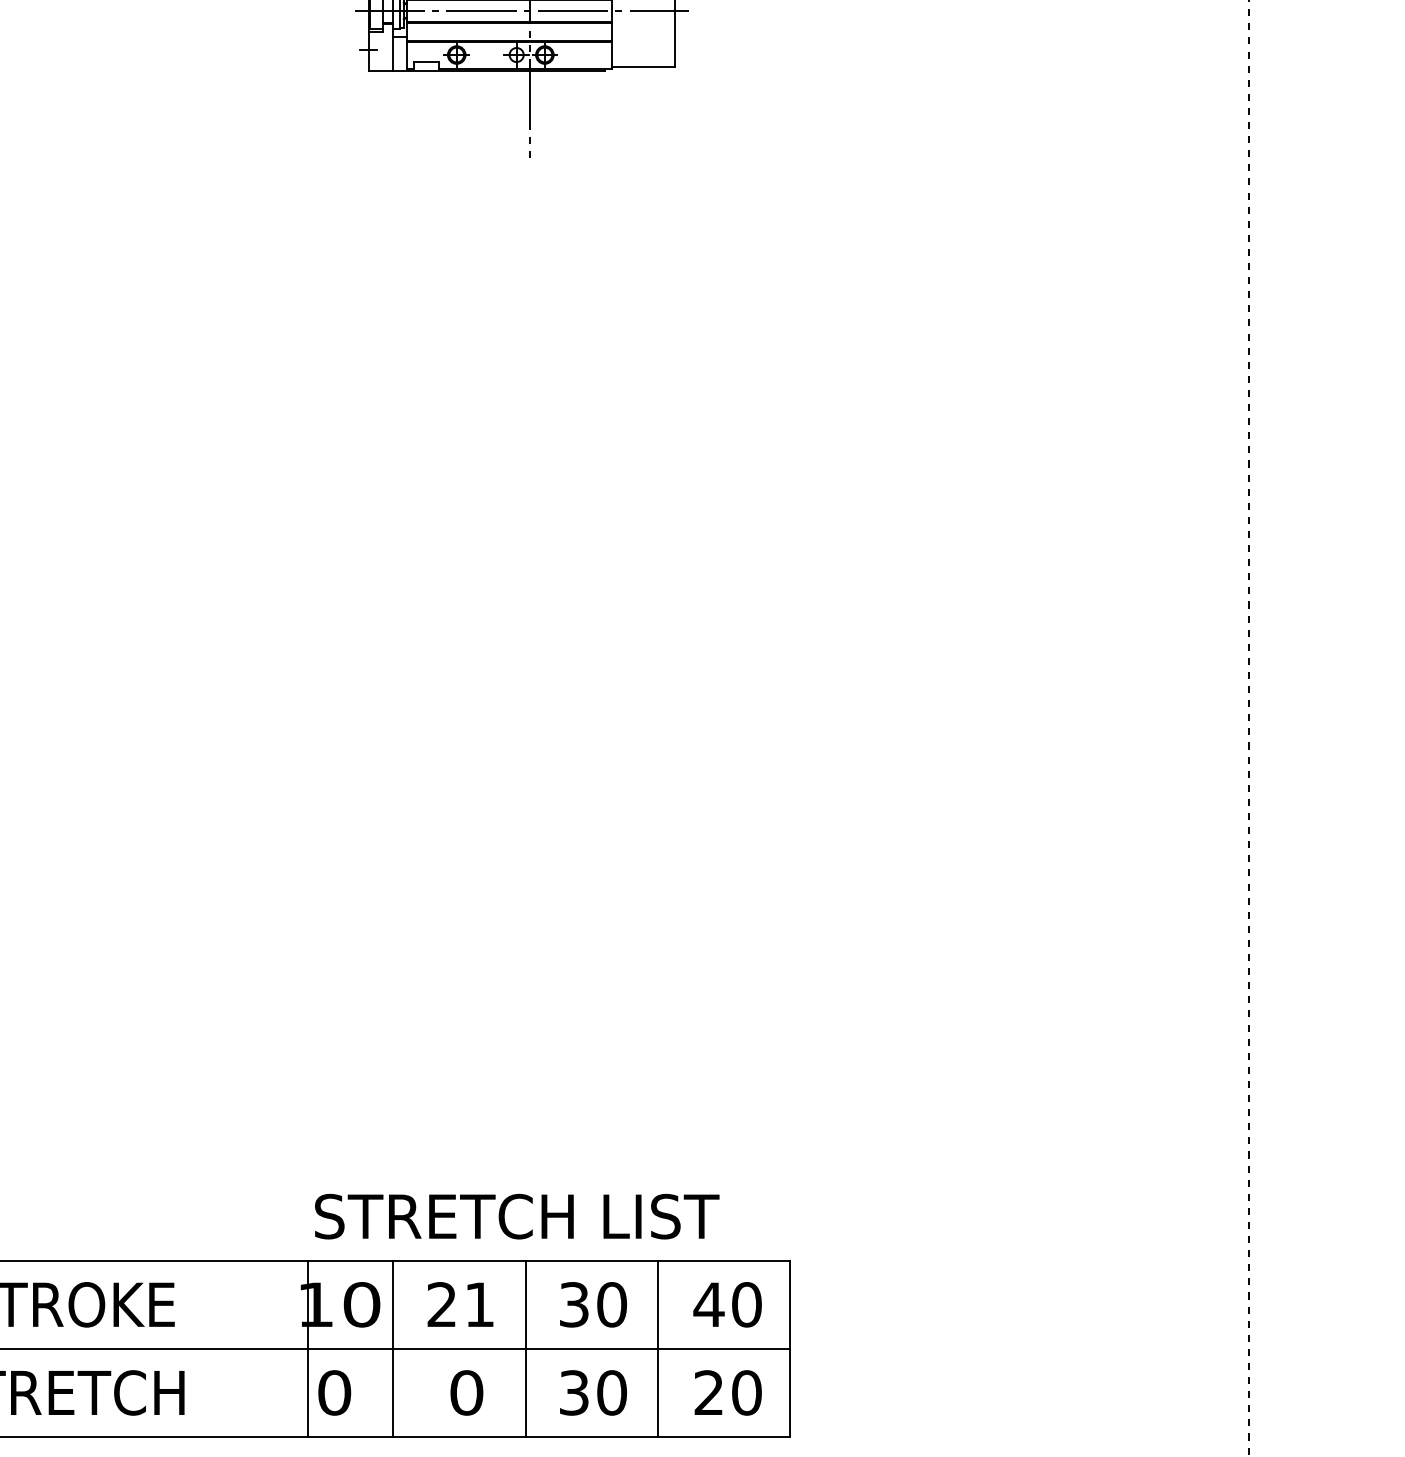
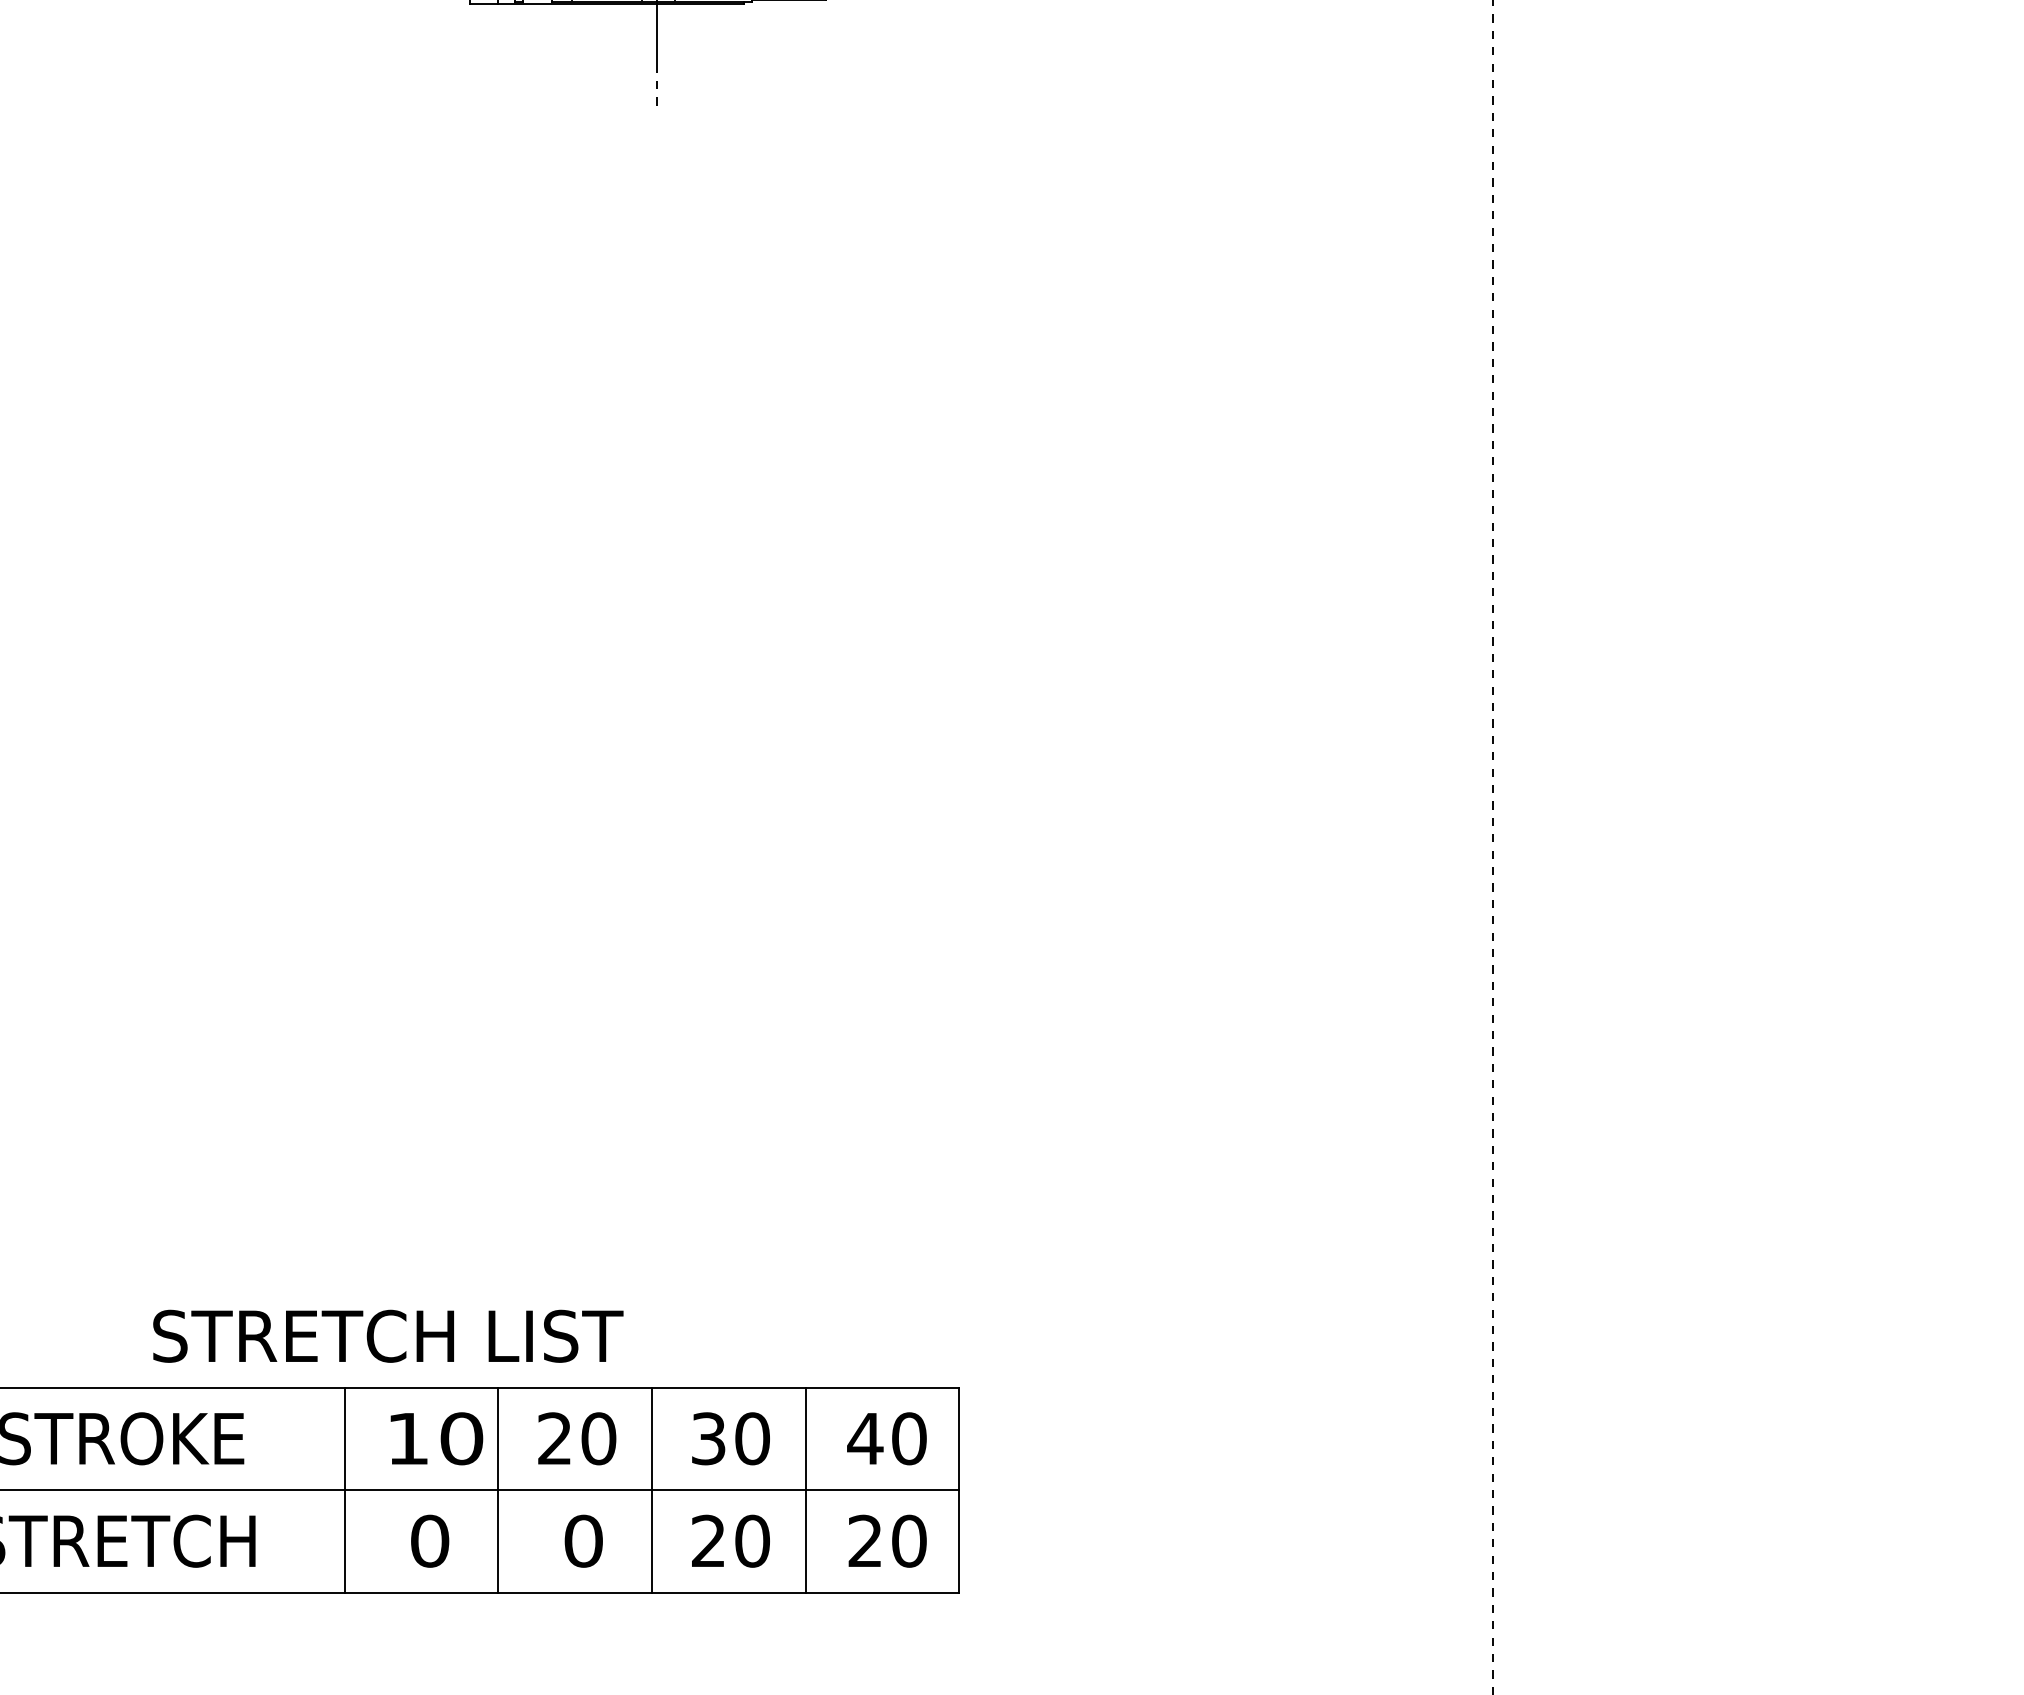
text: (517, 1215) -> (388, 1335), moved
text: (479, 1304) -> (598, 1438), 21 -> 20
line: (308, 1348) -> (344, 1489), moved
text: (574, 1393) -> (708, 1541), 30 -> 20

